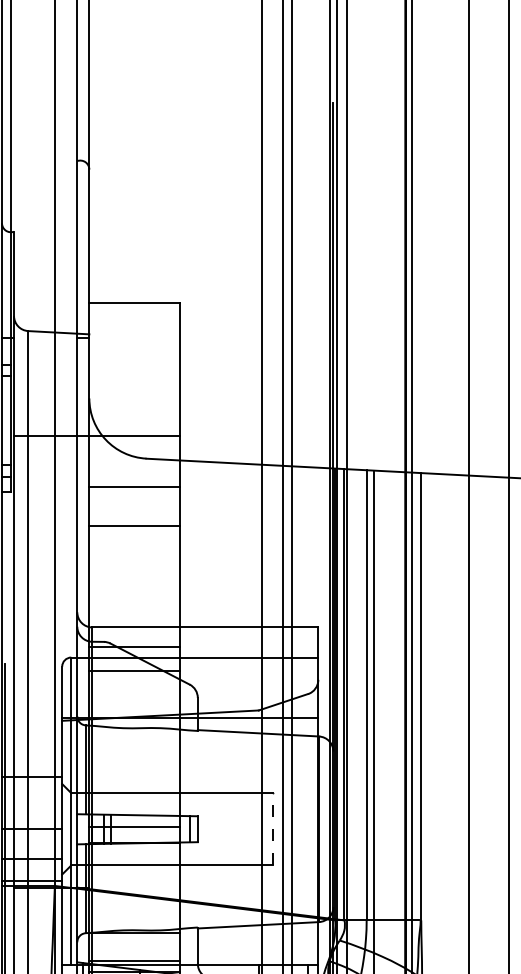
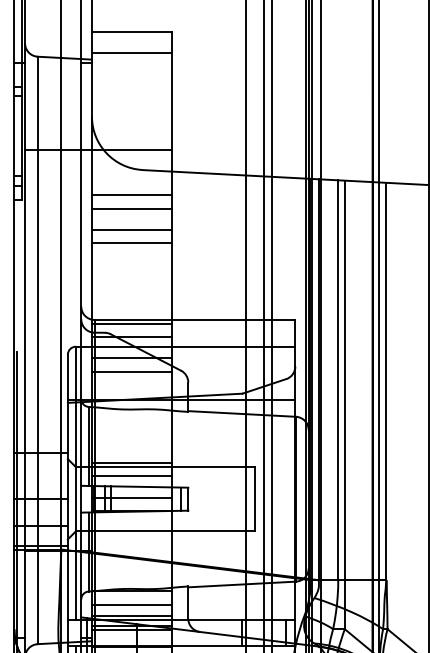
line: (134, 327) -> (132, 53), added
line: (134, 502) -> (132, 208), added
line: (134, 541) -> (132, 243), added
line: (134, 631) -> (132, 323), added
line: (134, 685) -> (132, 371), added
line: (134, 788) -> (132, 462), added
line: (134, 803) -> (132, 476), added
line: (273, 828) -> (255, 498), dashed -> solid
line: (134, 948) -> (132, 605), added

